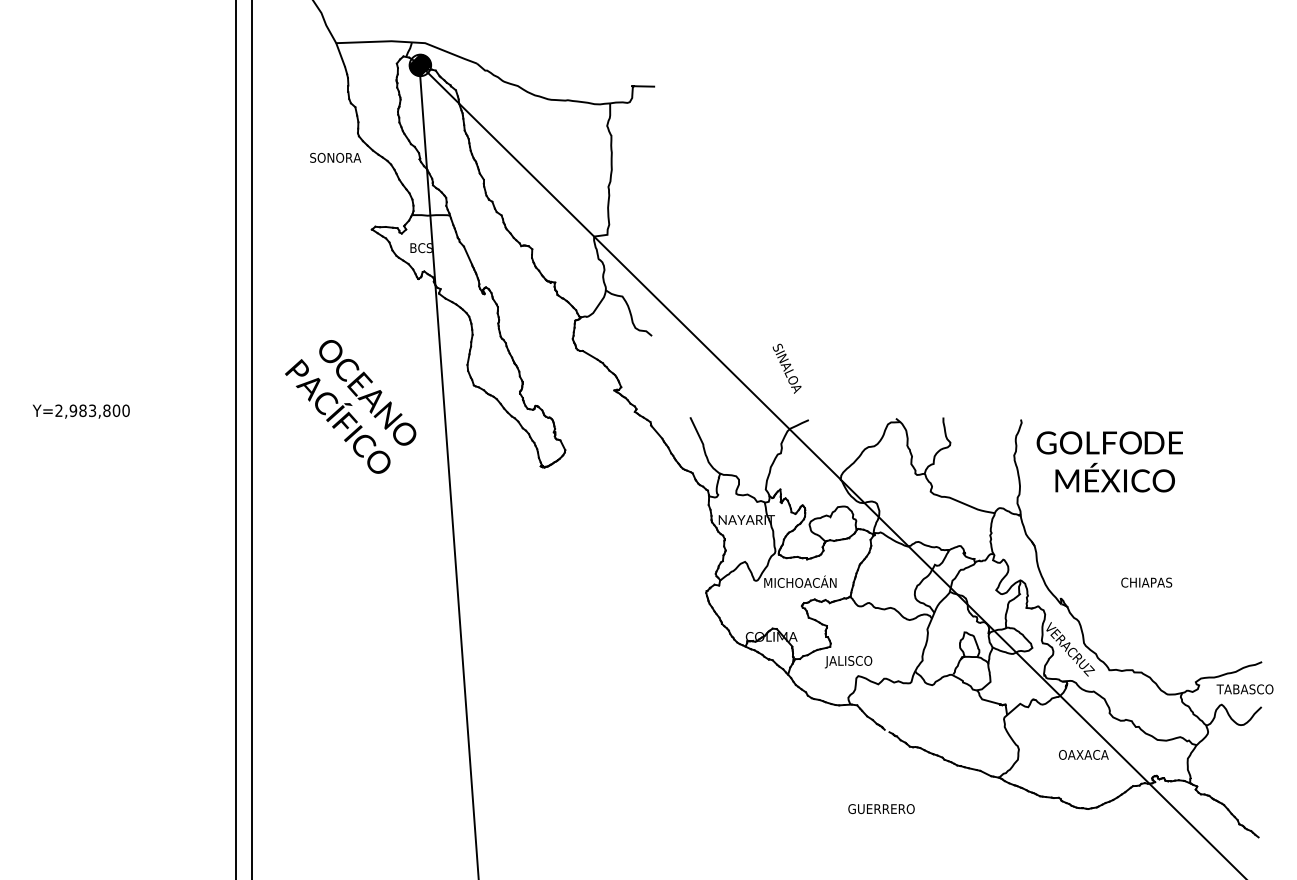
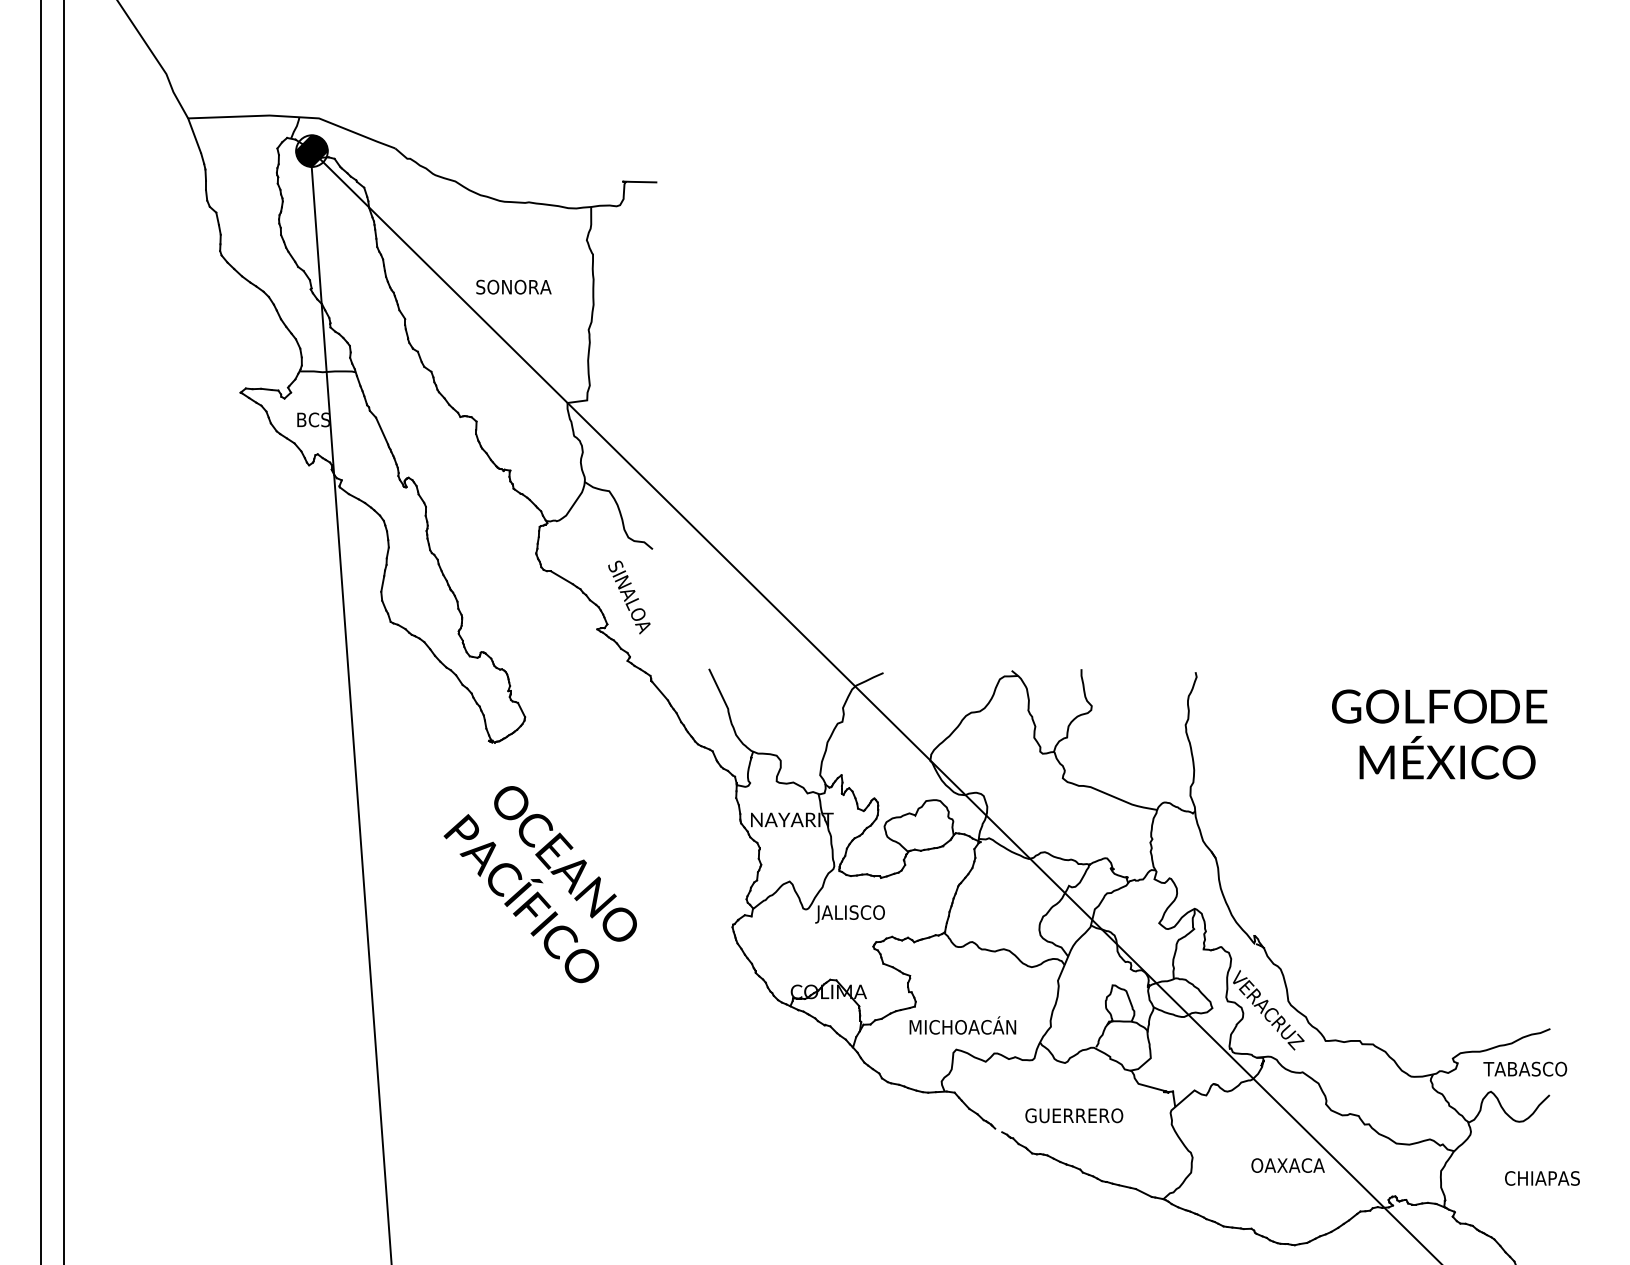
text: (335, 157) -> (513, 286), moved
text: (786, 368) -> (628, 597), moved
text: (350, 406) -> (540, 883), moved
text: (1109, 461) -> (1439, 733), moved
text: (799, 582) -> (869, 911), MICHOACÁN -> JALISCO
text: (1146, 582) -> (1542, 1178), moved
text: (861, 660) -> (960, 1026), JALISCO -> MICHOACÁN
text: (881, 808) -> (1074, 1114), moved

